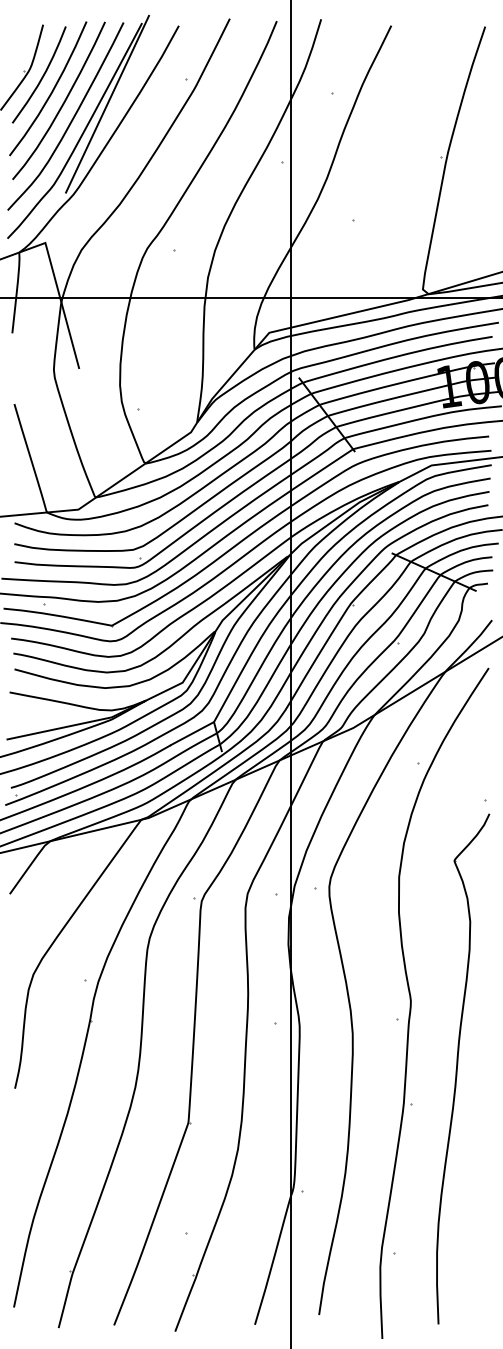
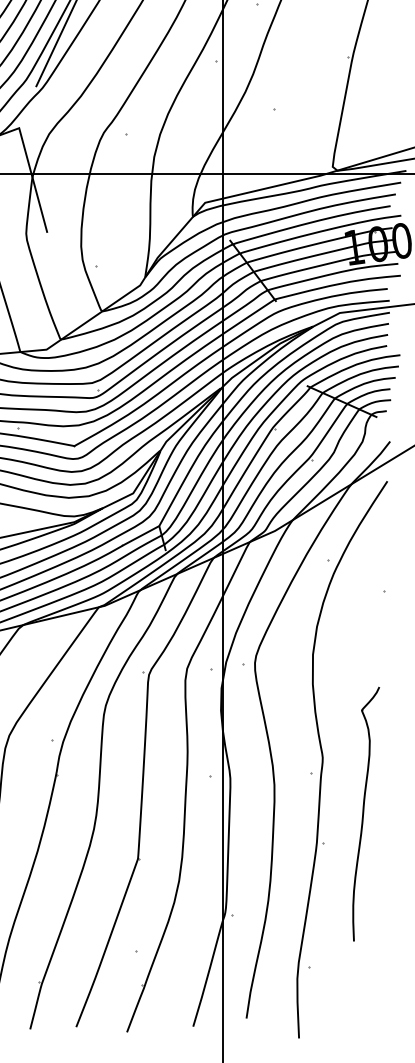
part: (463, 1068) -> (366, 813), size x0.6

